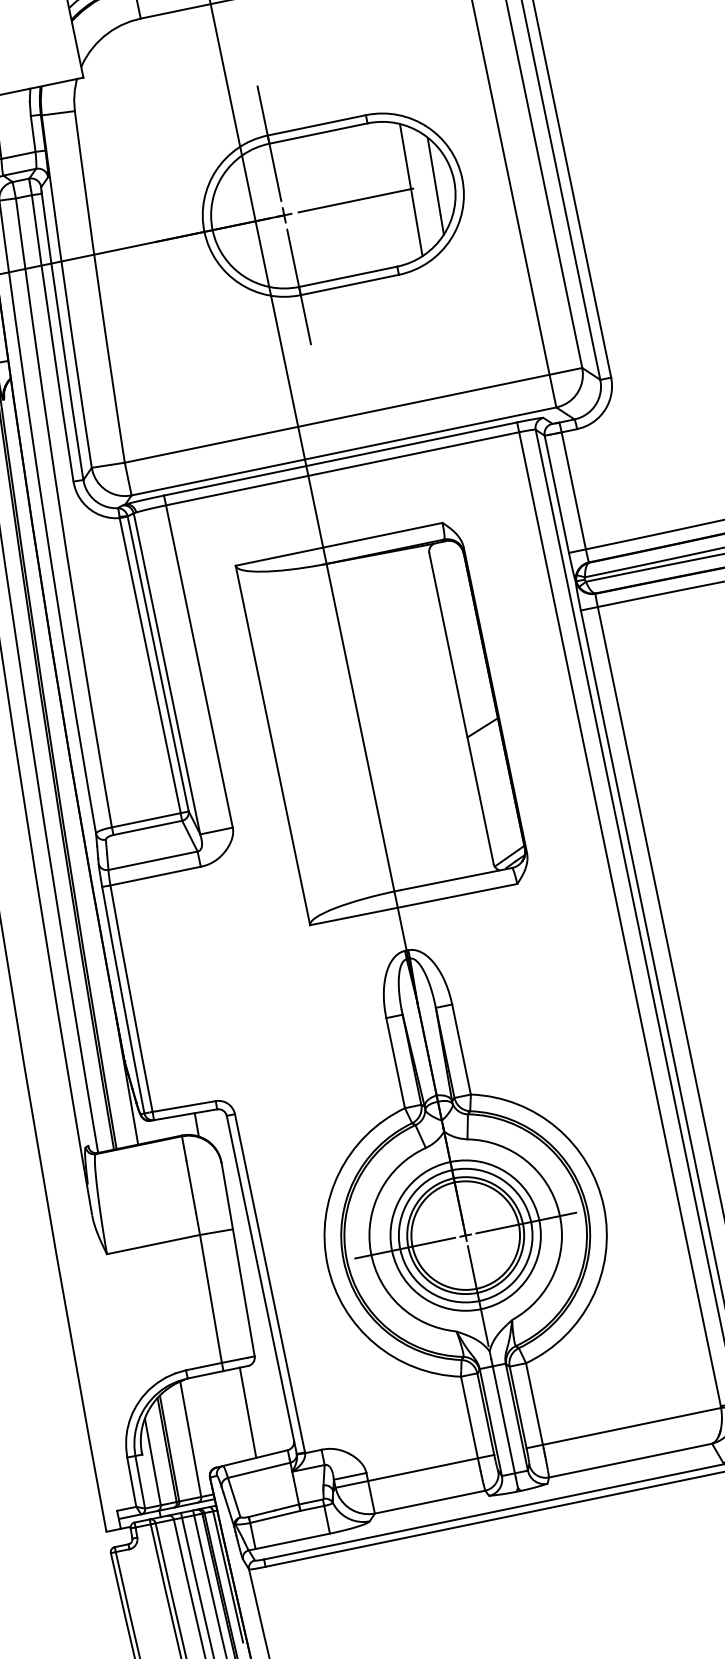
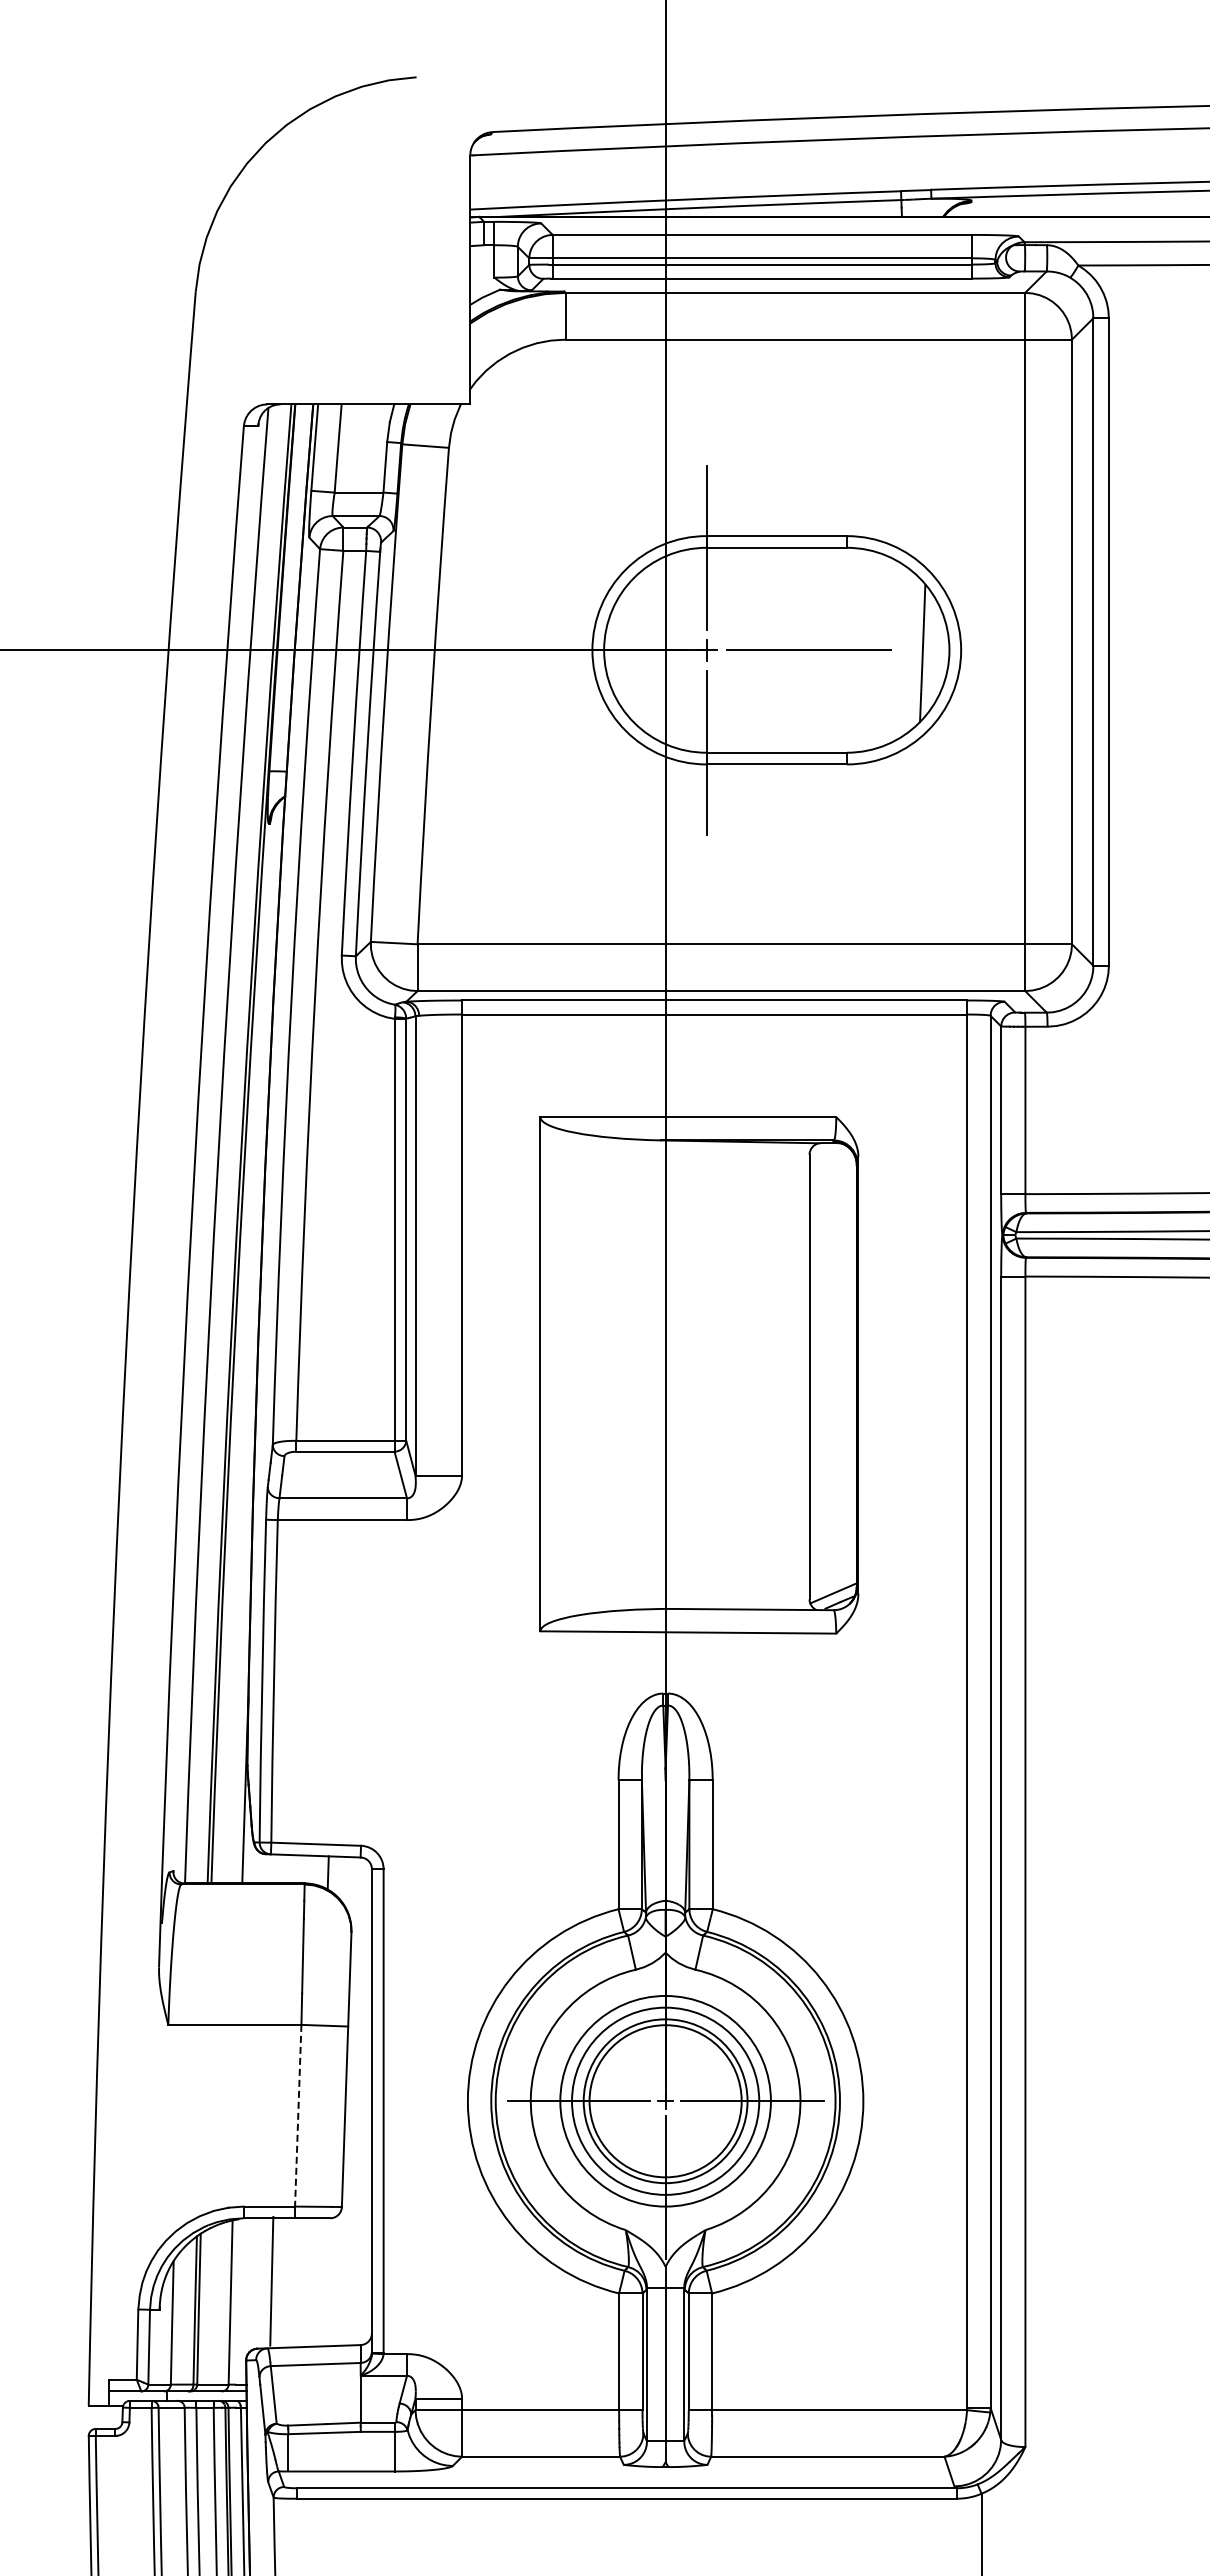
line: (410, 190) -> (887, 651), removed
line: (482, 727) -> (832, 1409), removed
line: (211, 1298) -> (298, 2115), solid -> dashed
line: (247, 1412) -> (271, 2281), moved

